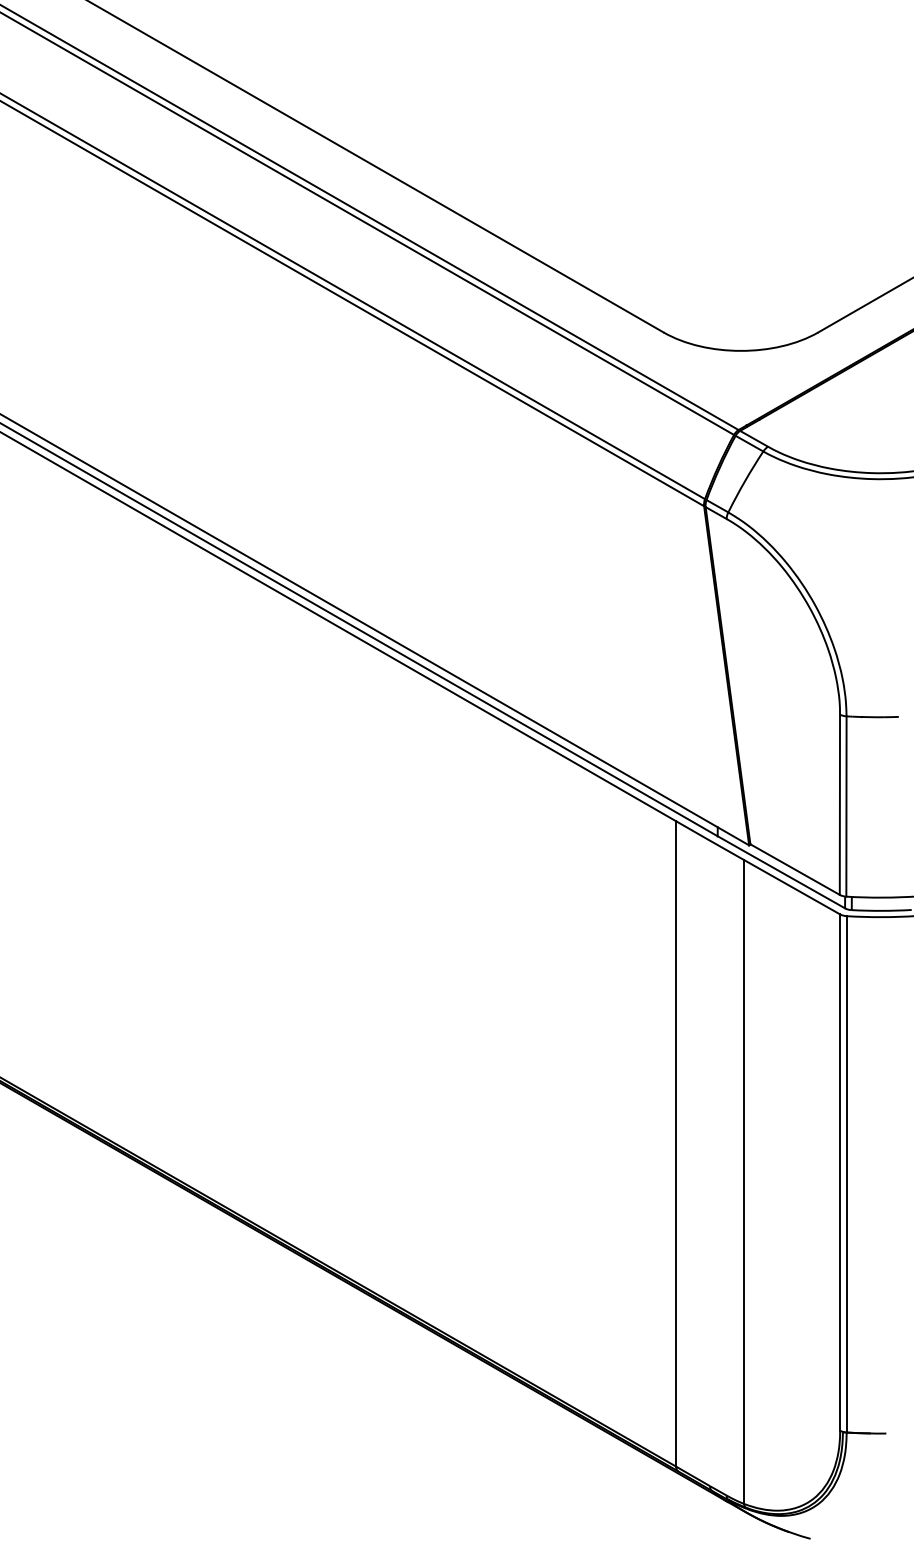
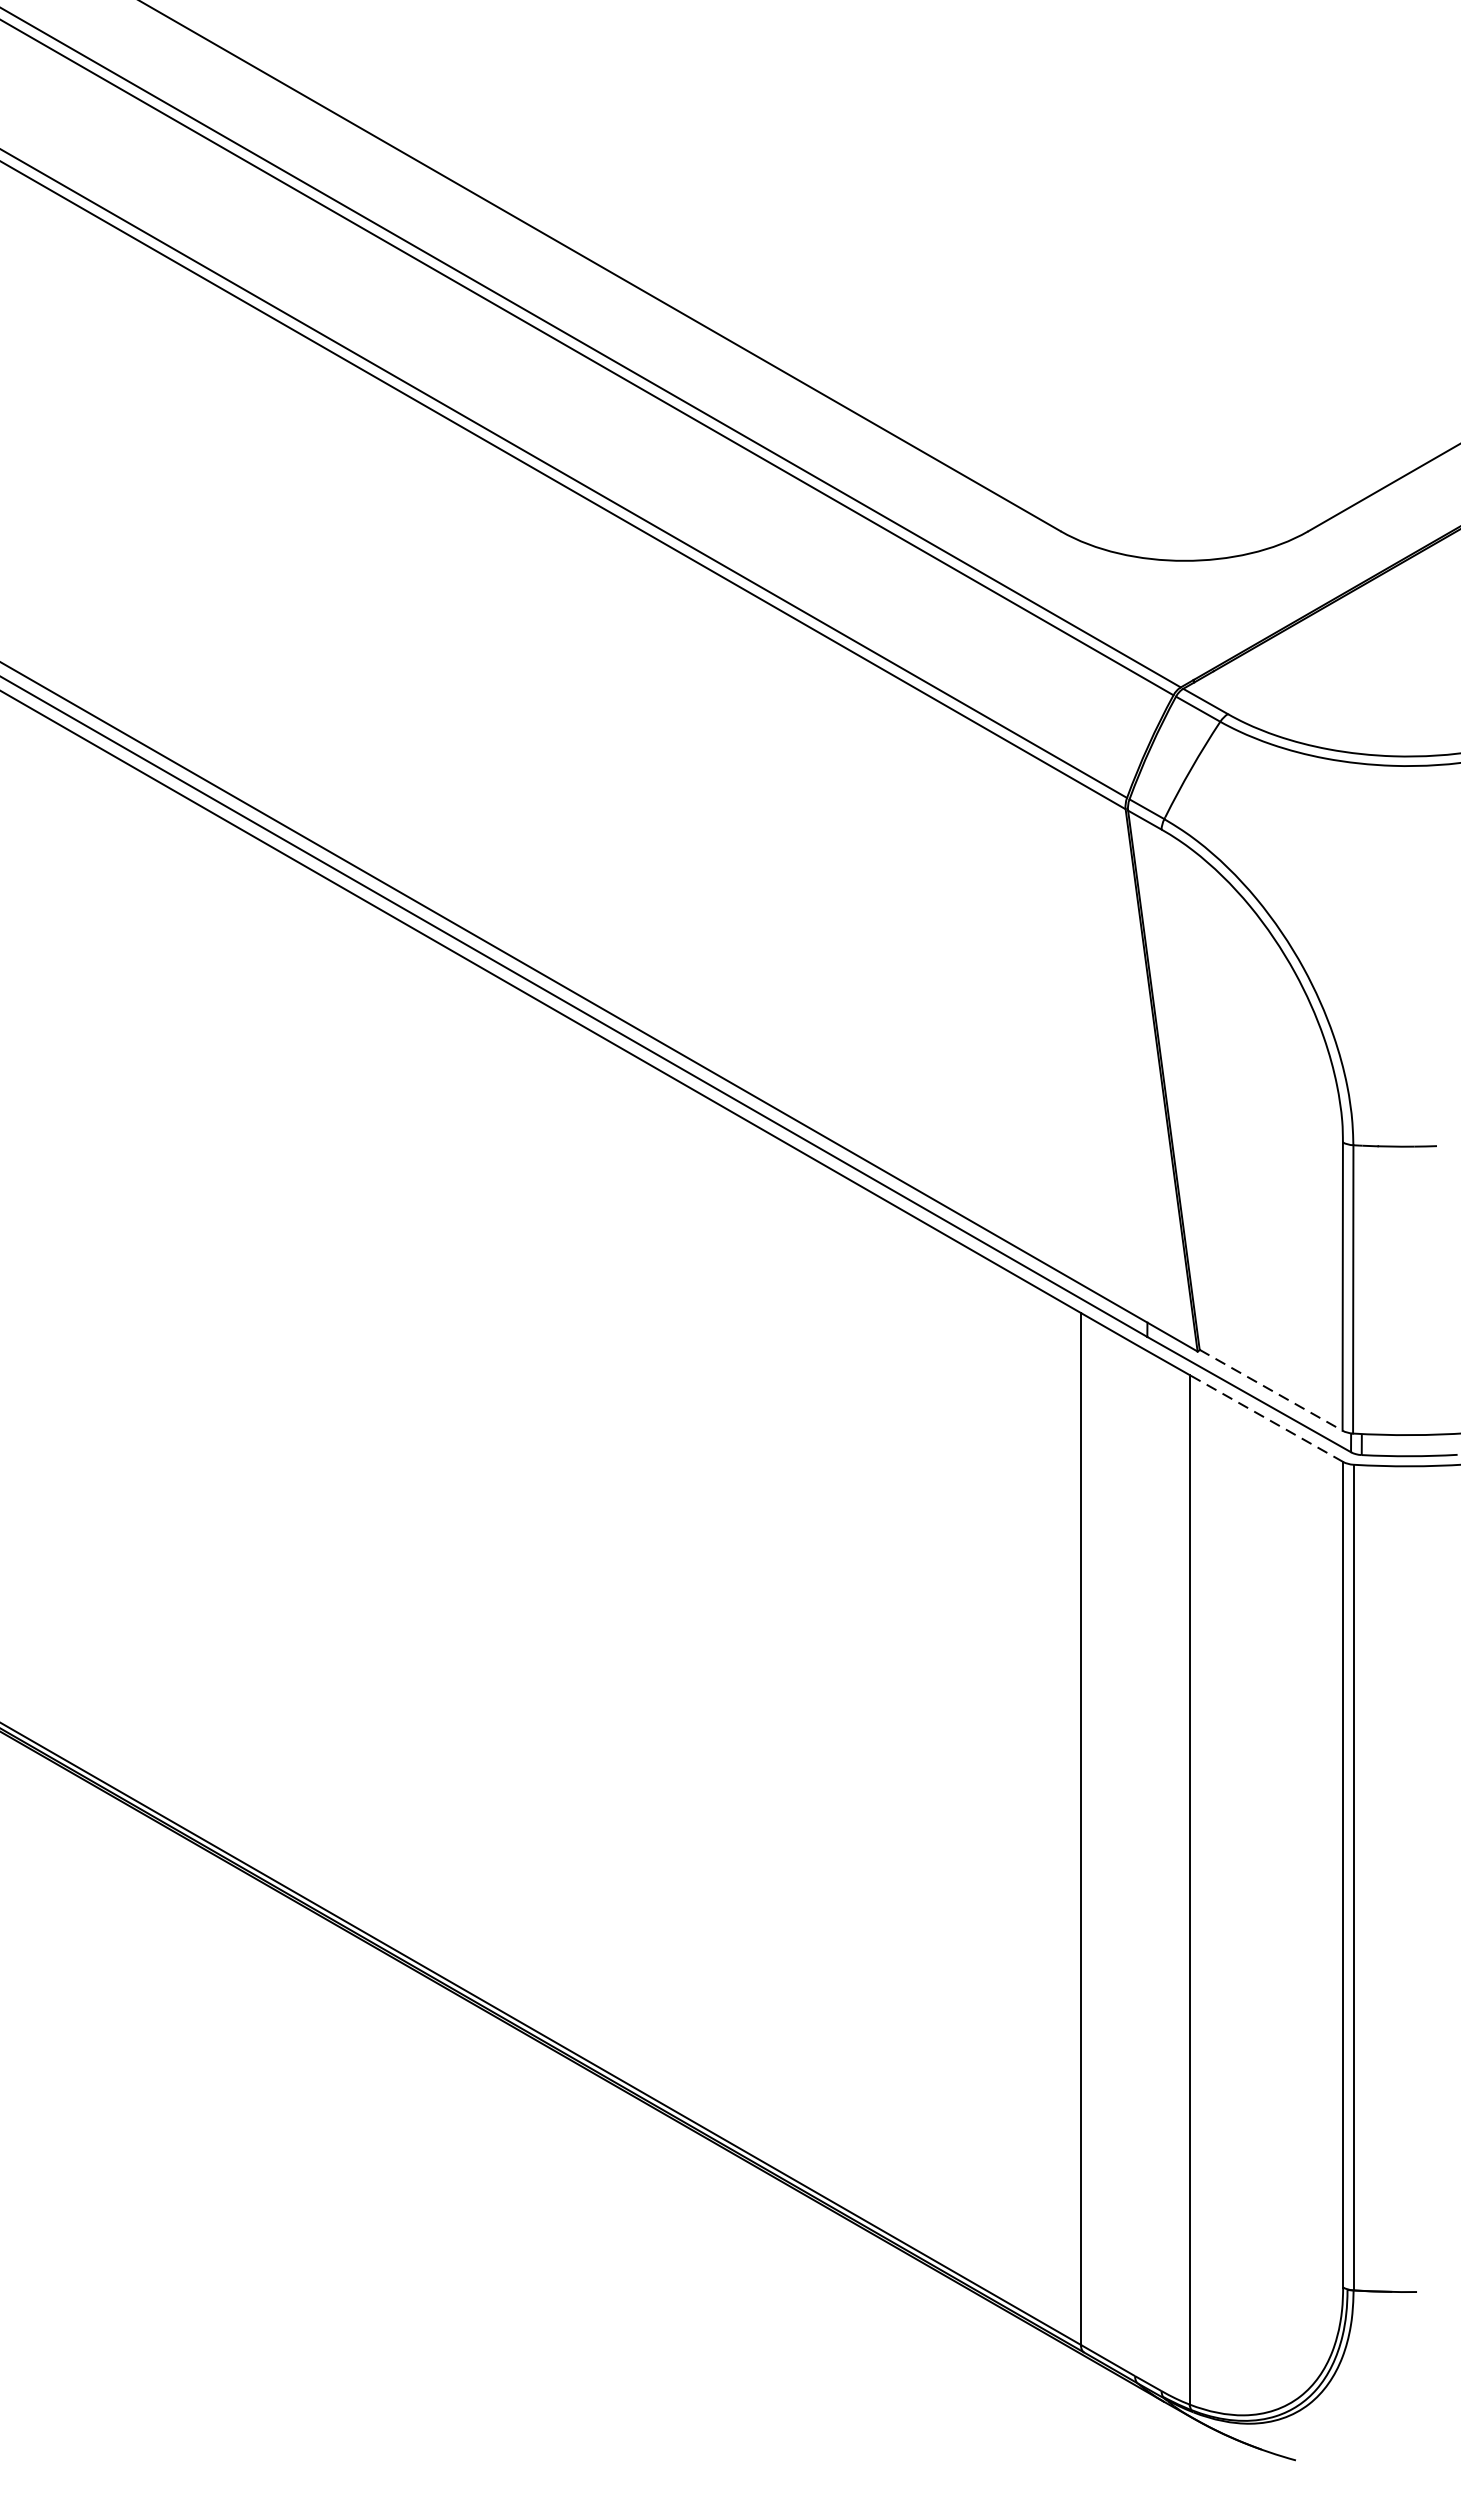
line: (795, 869) -> (1271, 1390), solid -> dashed
line: (791, 886) -> (1265, 1417), solid -> dashed

